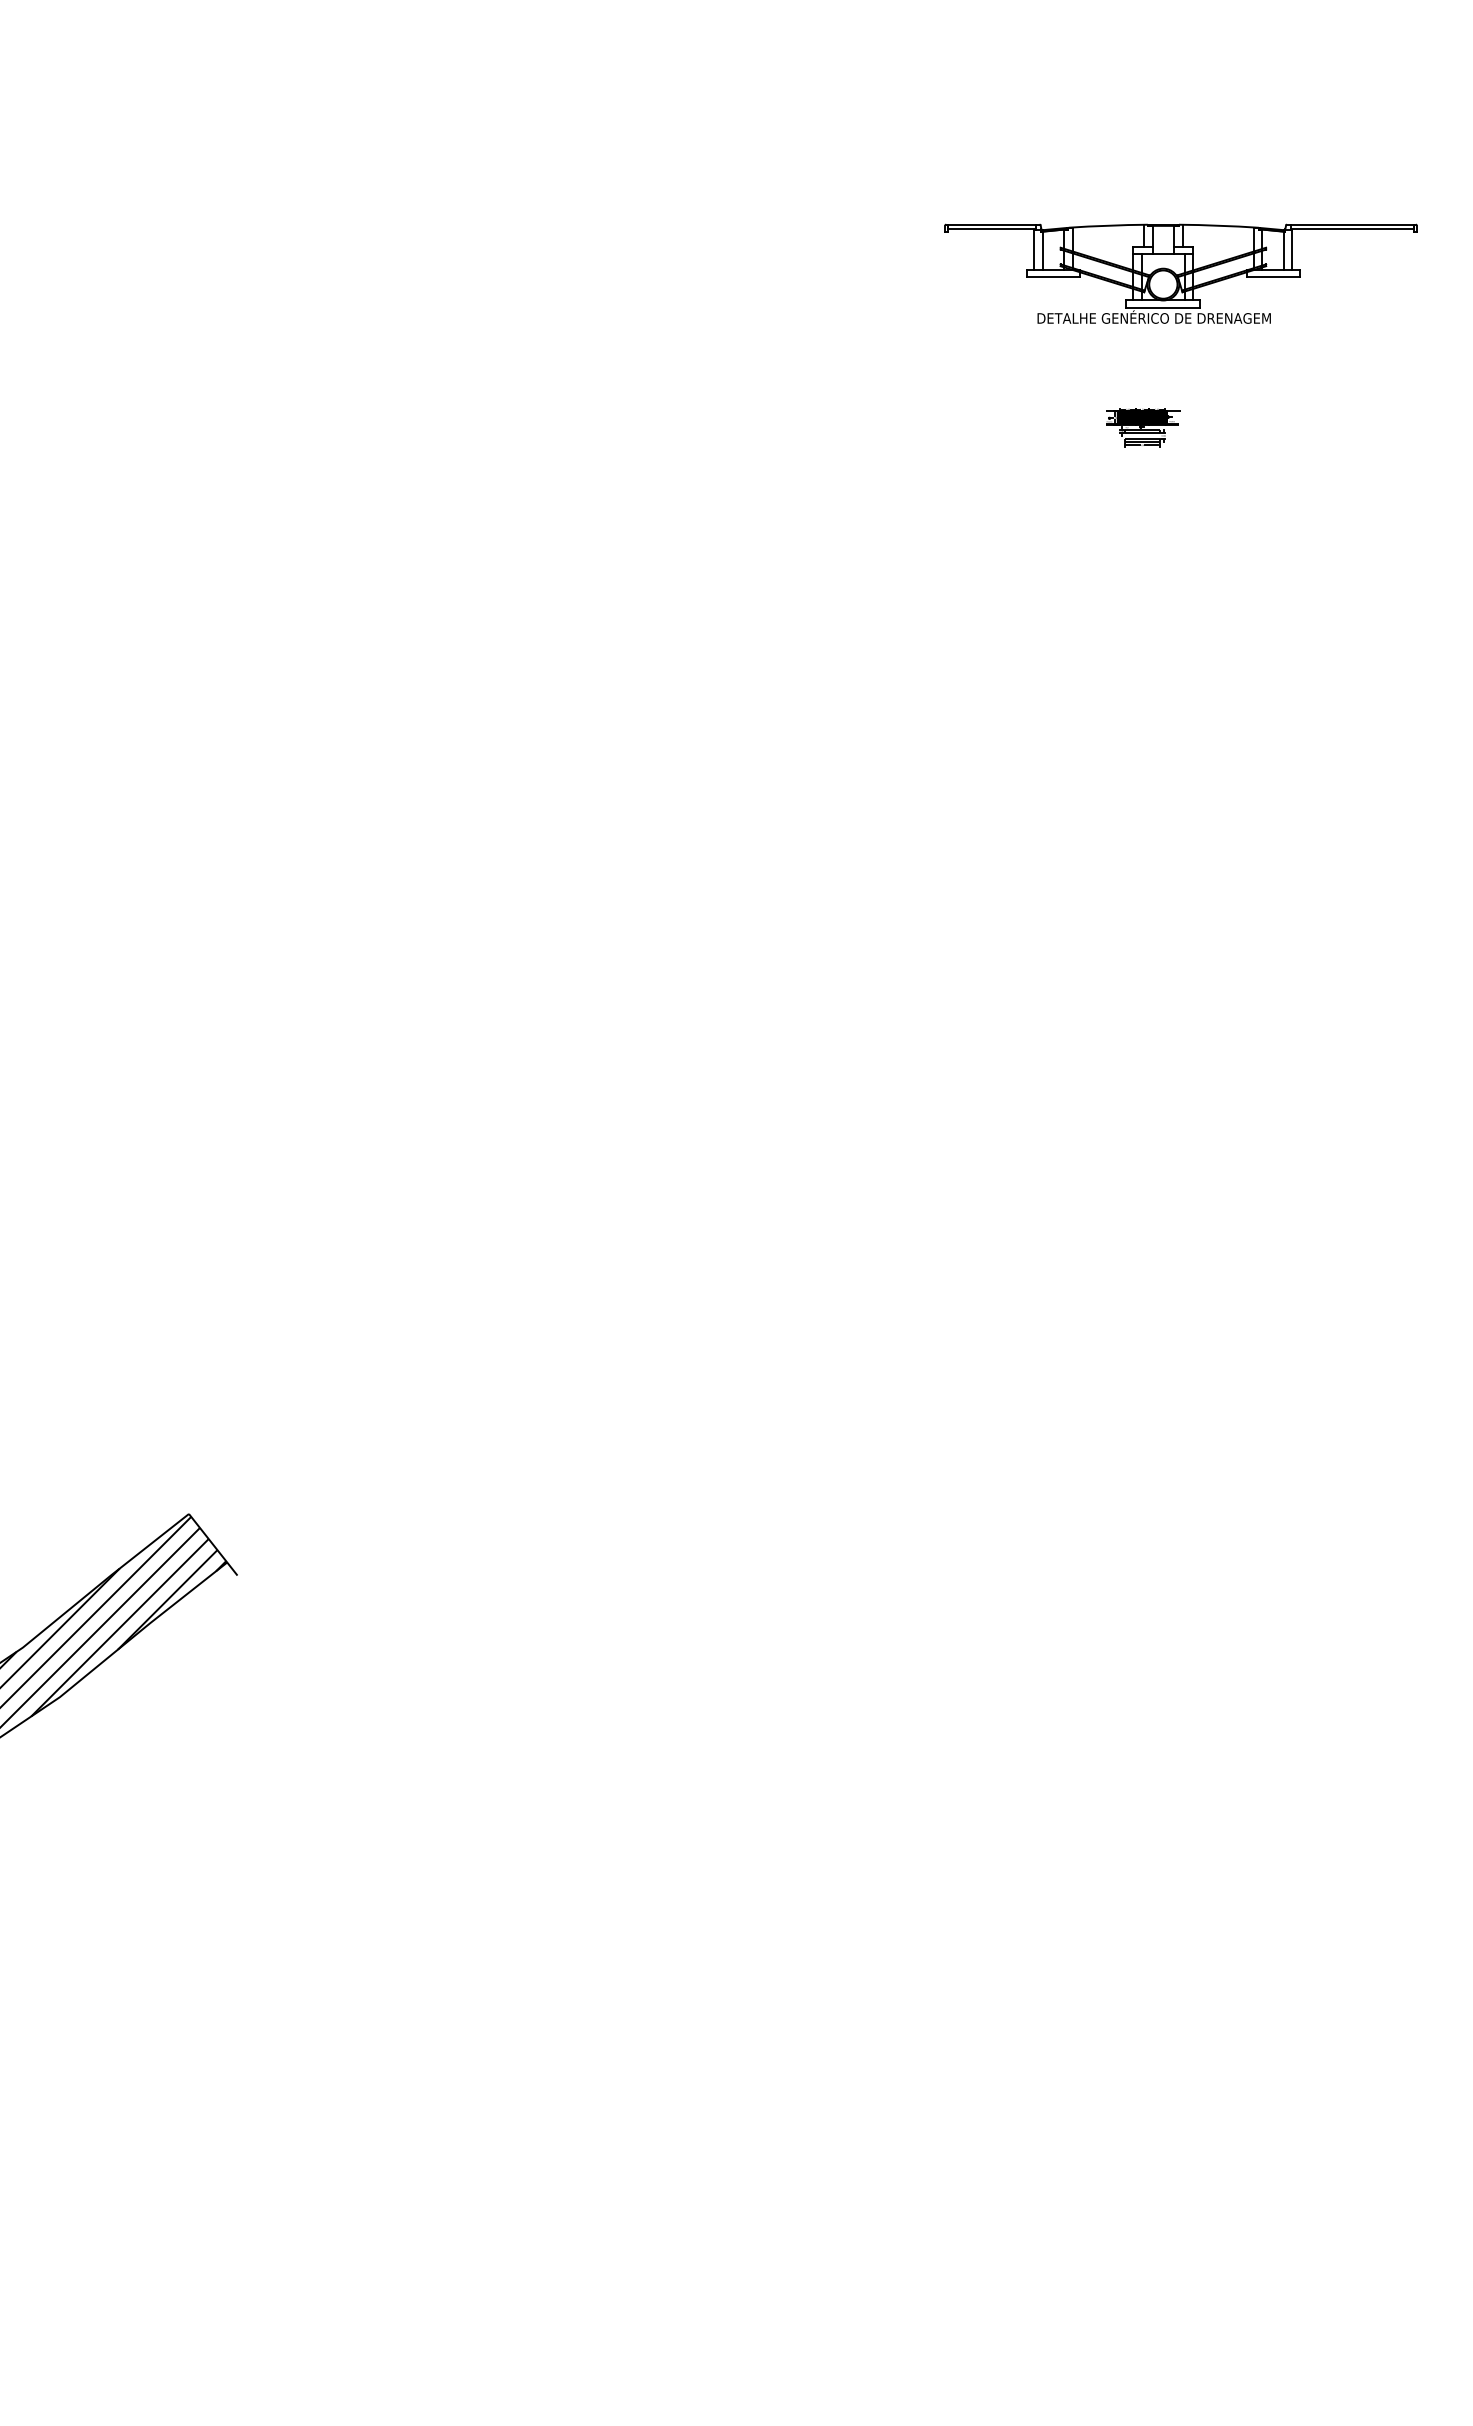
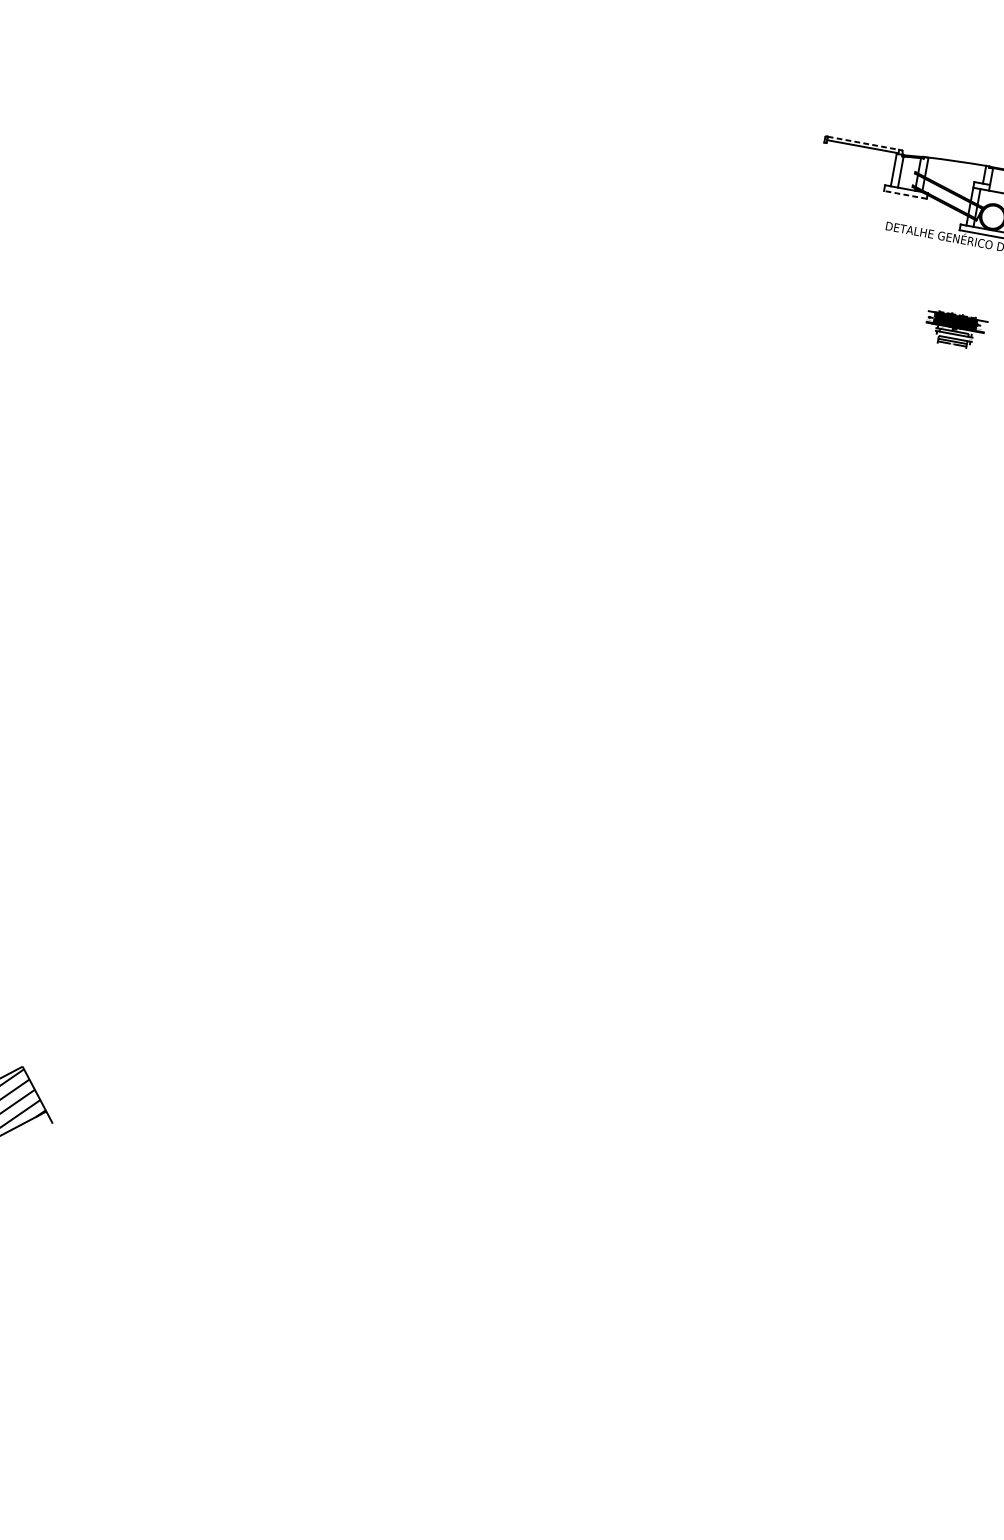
line: (992, 224) -> (863, 143), solid -> dashed
line: (1053, 277) -> (905, 195), solid -> dashed

